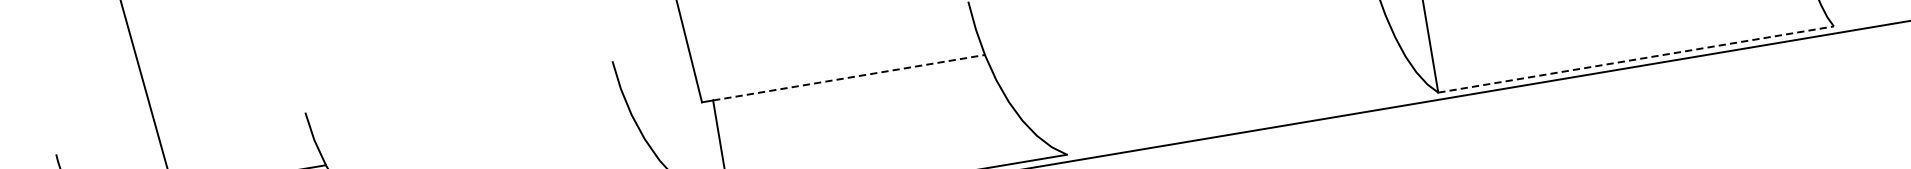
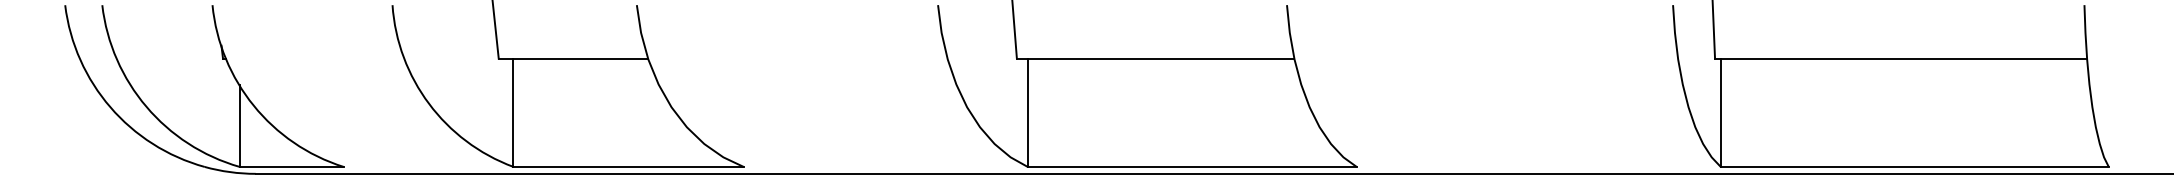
line: (1635, 59) -> (1914, 166), dashed -> solid
line: (849, 77) -> (1161, 58), dashed -> solid

